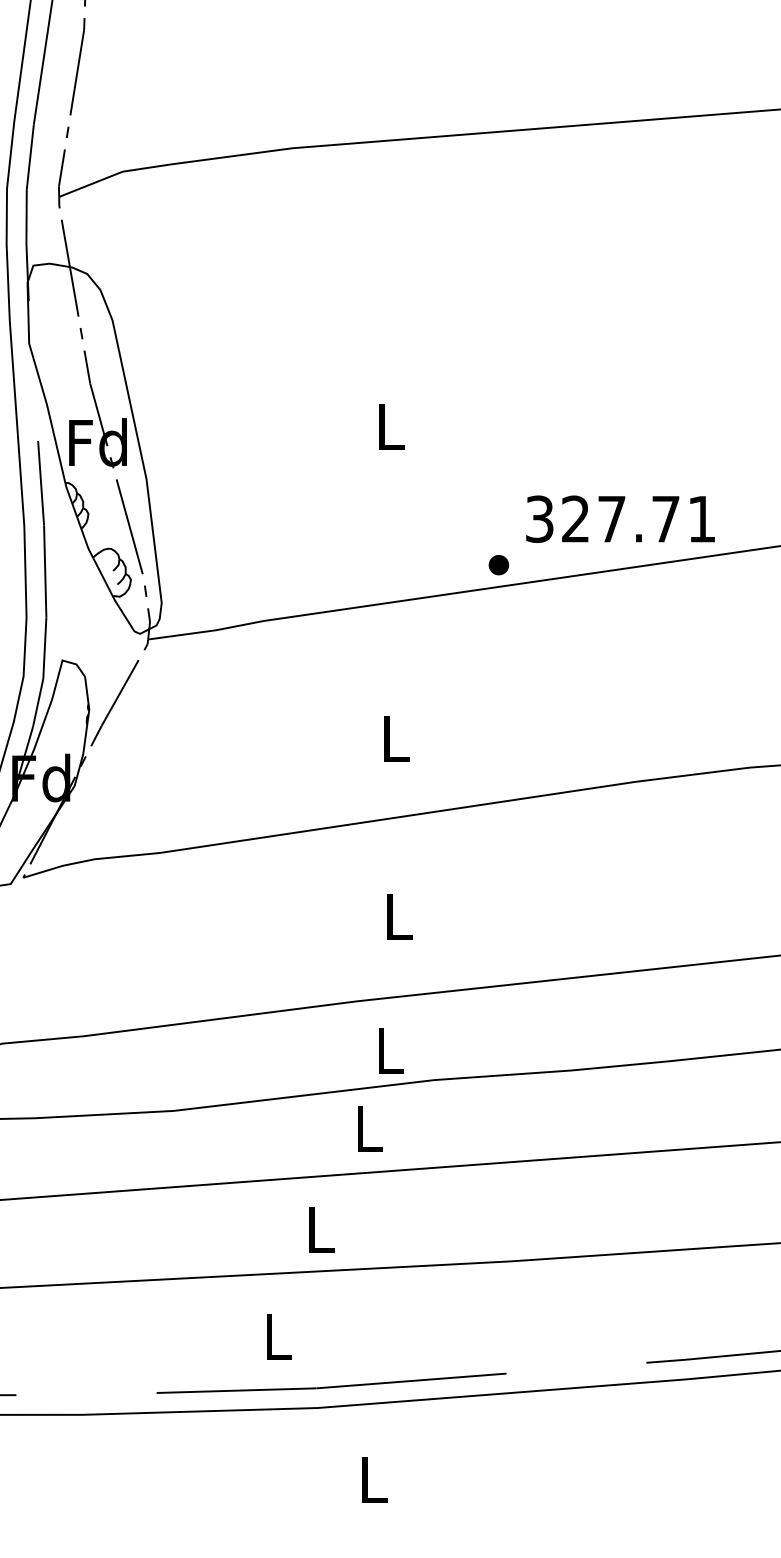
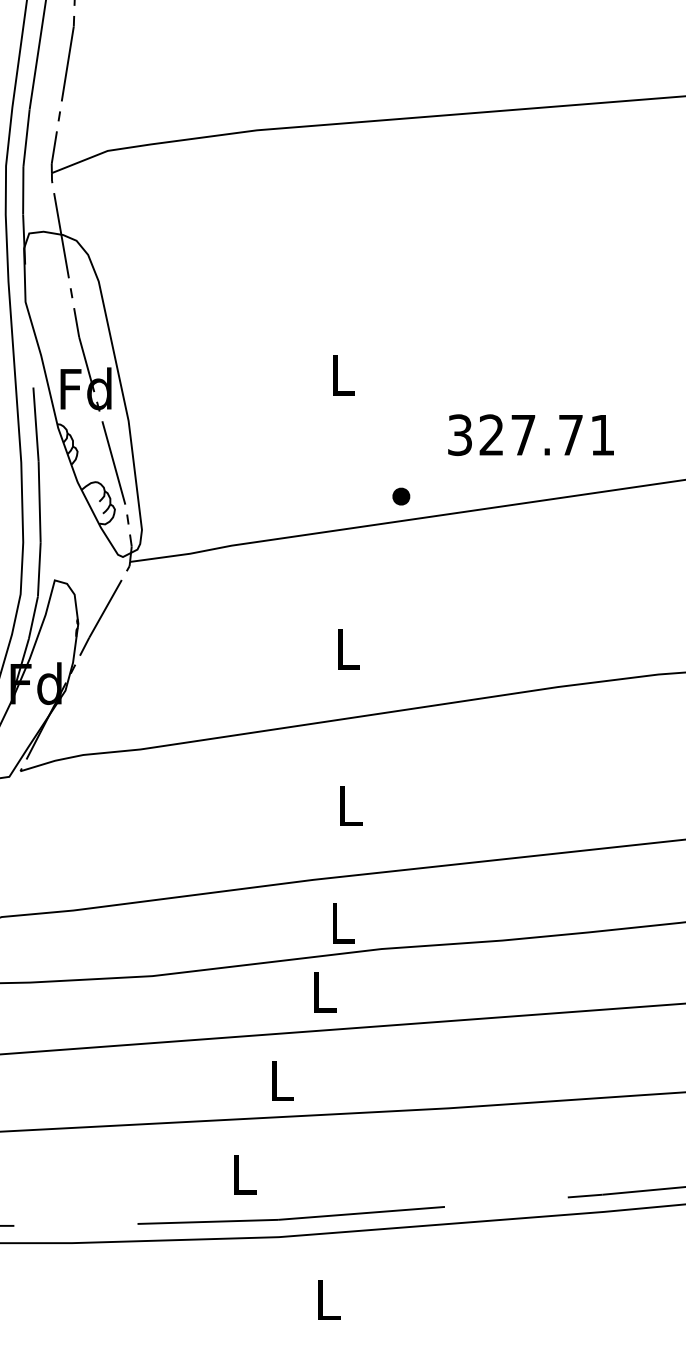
text: (620, 518) -> (531, 434), moved
part: (498, 565) -> (400, 496), moved

